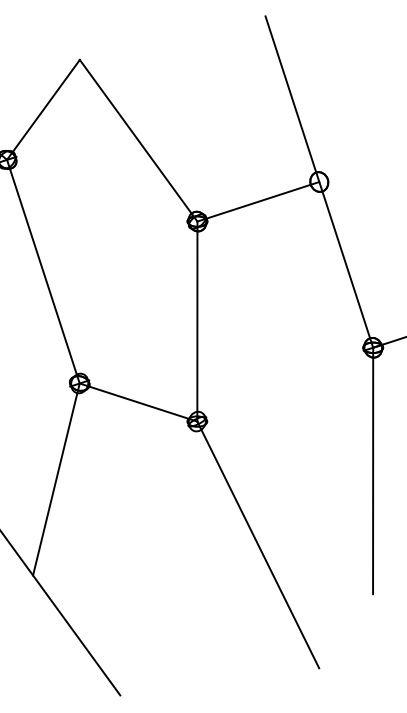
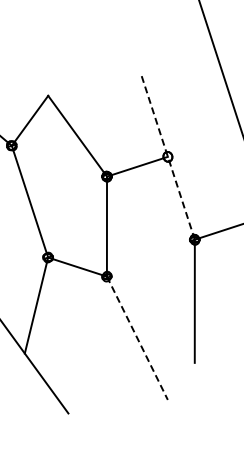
line: (318, 181) -> (167, 156), solid -> dashed
line: (258, 545) -> (137, 338), solid -> dashed

